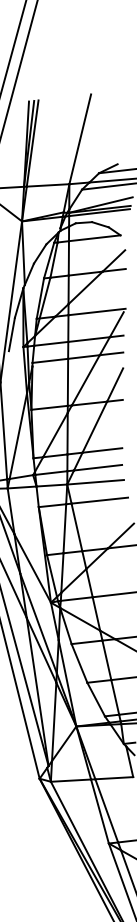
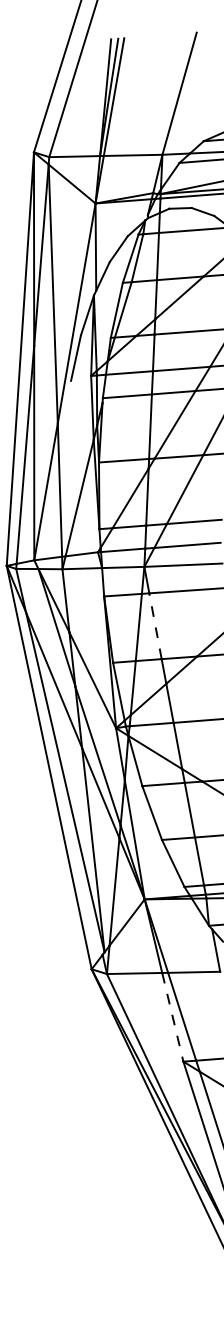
line: (76, 526) -> (155, 625), solid -> dashed
line: (99, 811) -> (172, 1017), solid -> dashed

